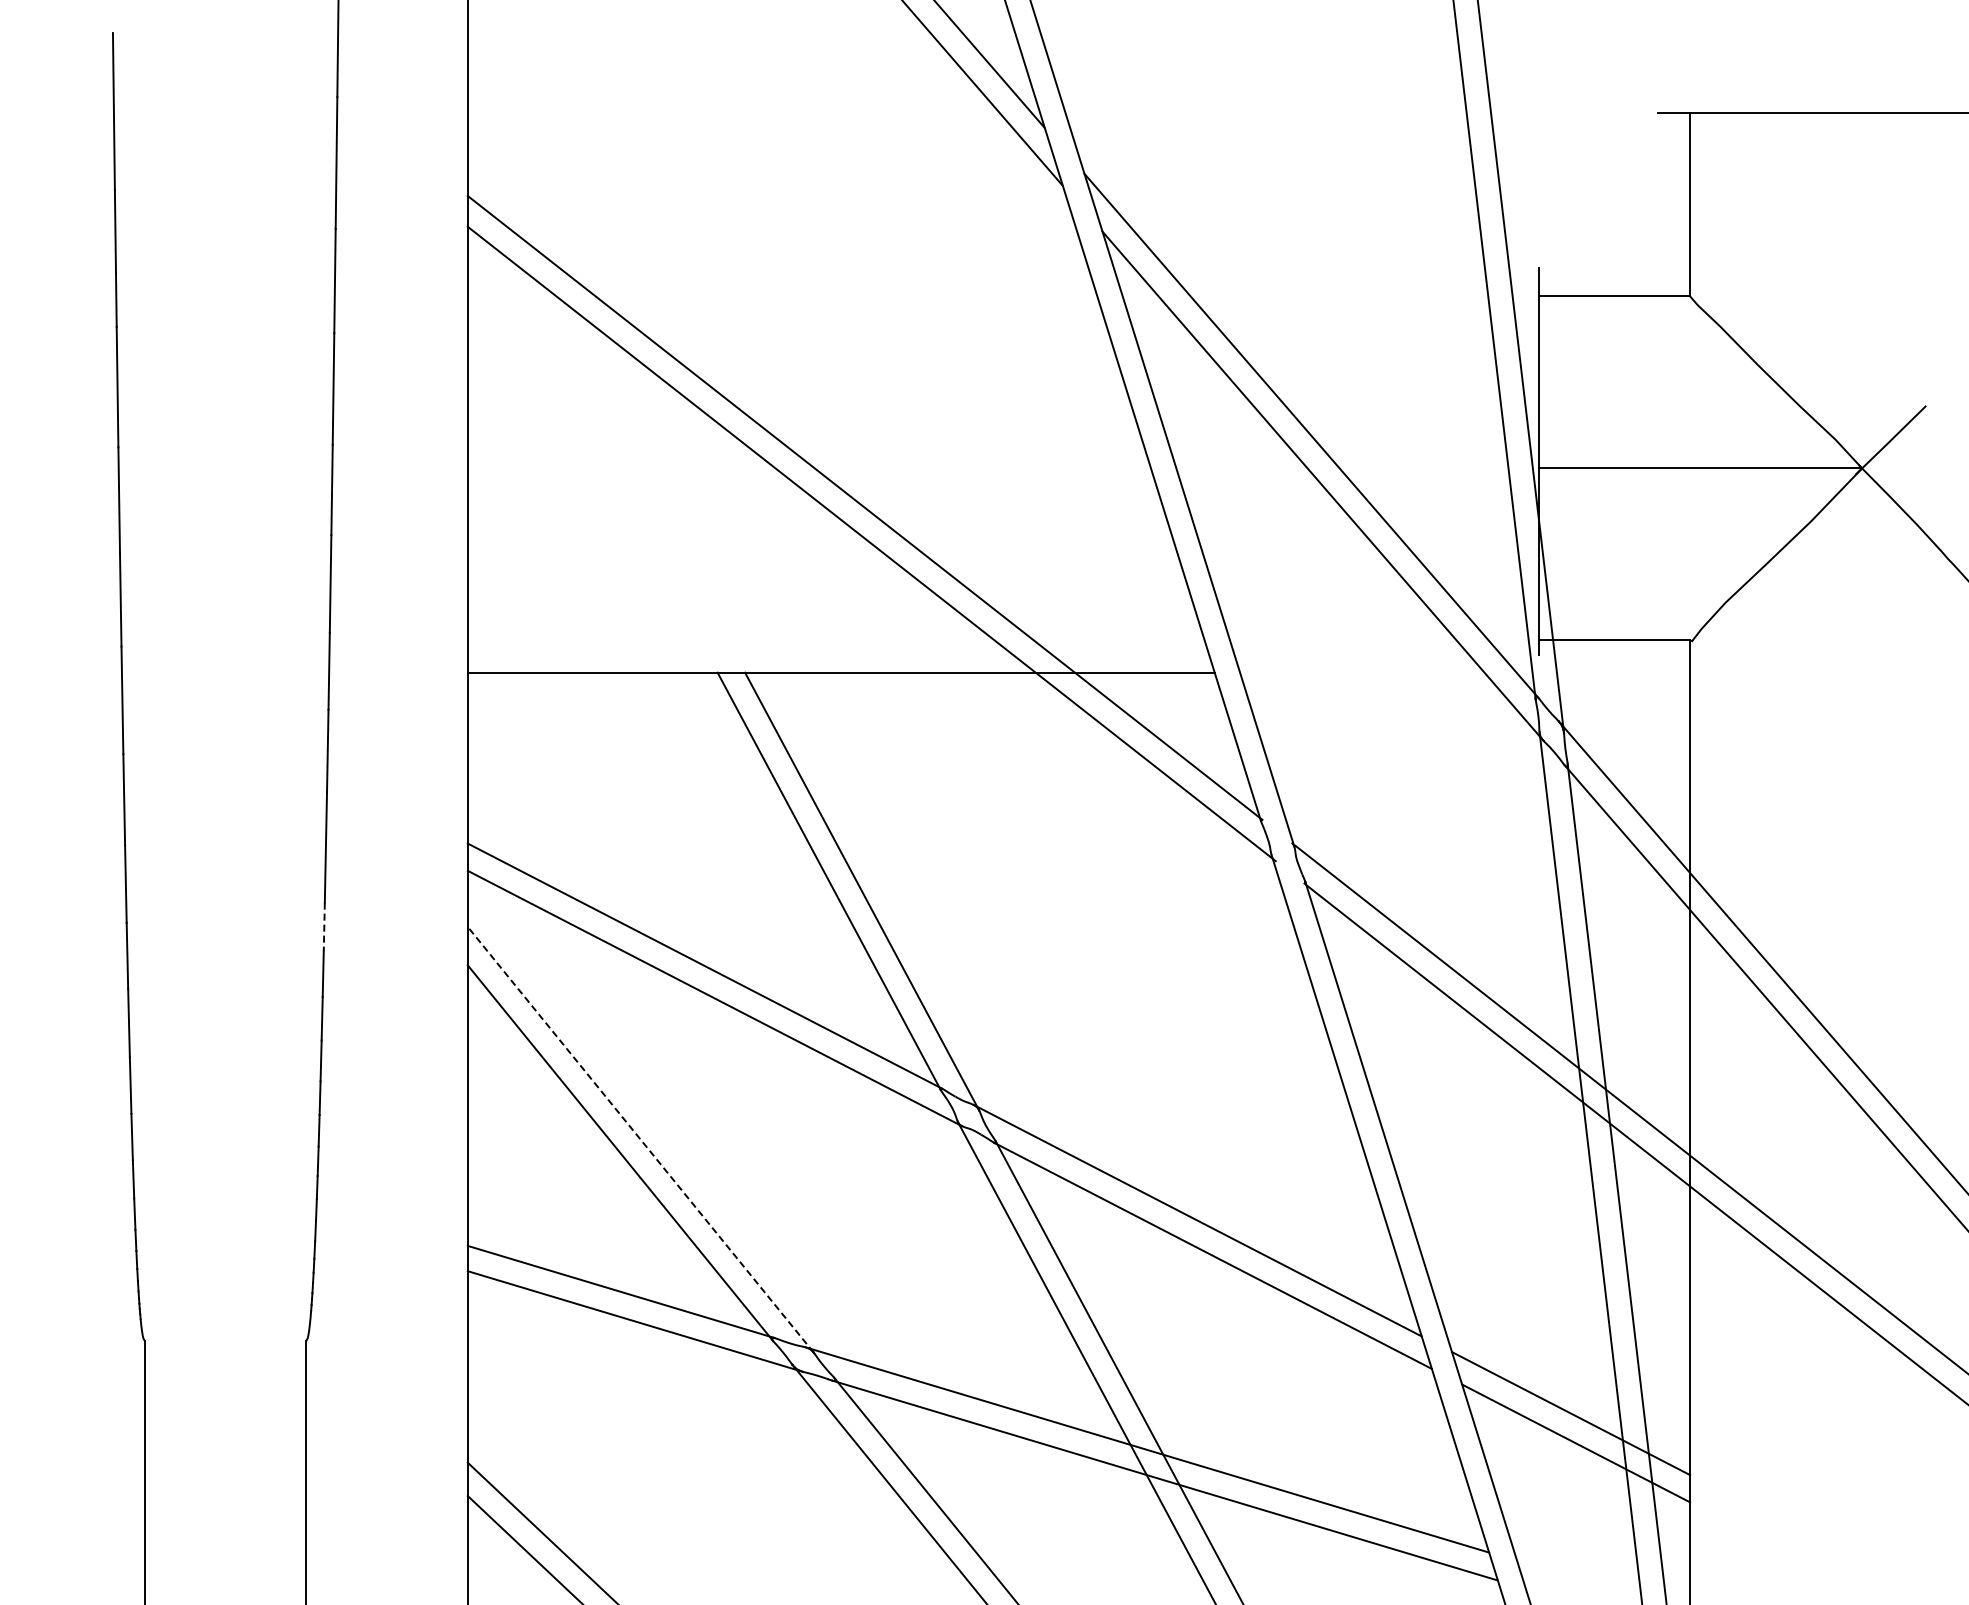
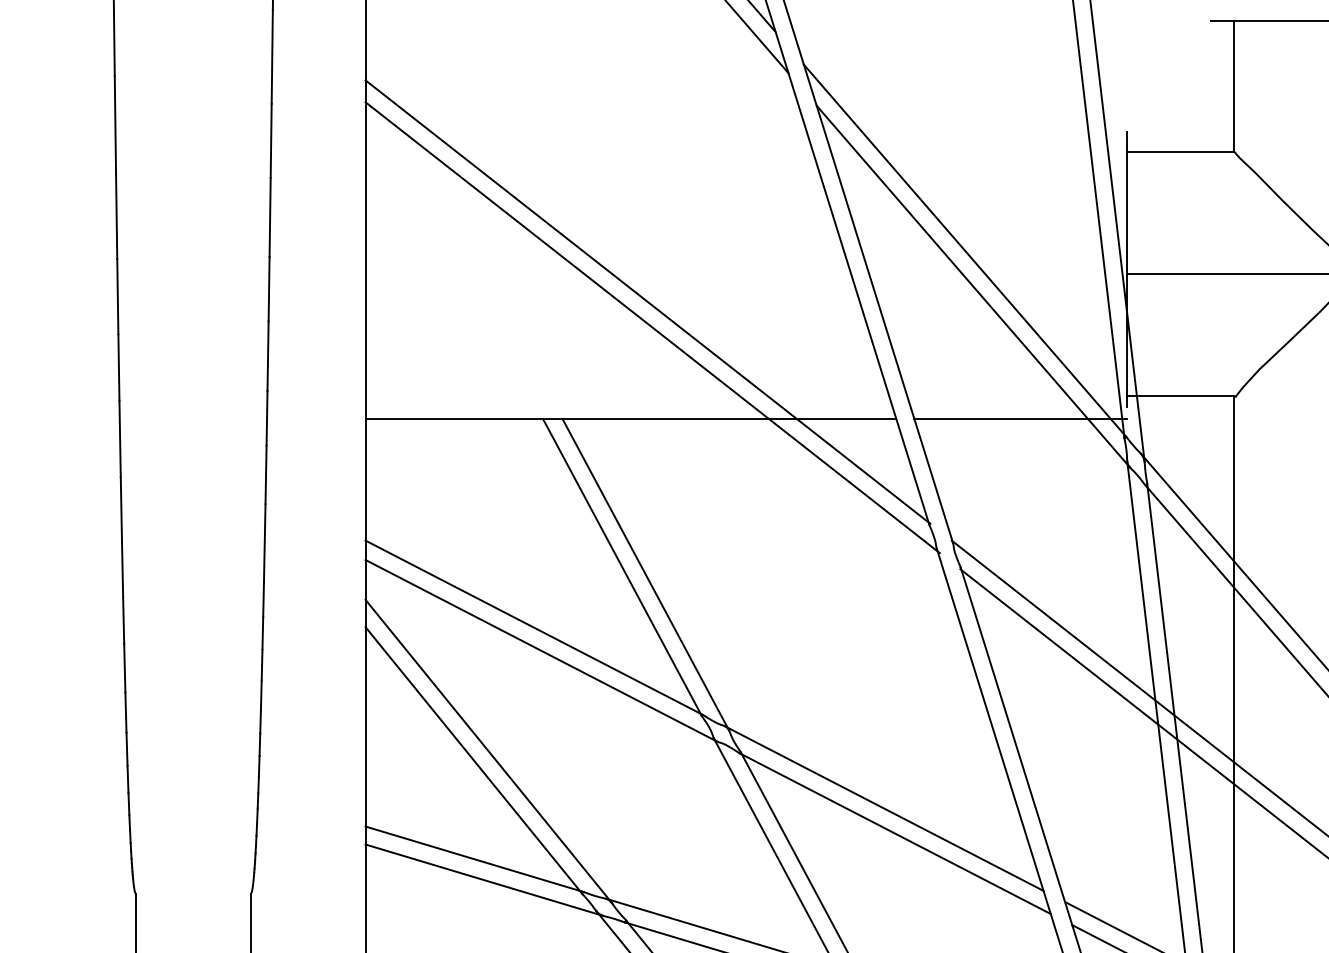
line: (1389, 672) -> (1020, 419), added
line: (324, 927) -> (263, 600), dashed -> solid
line: (640, 1139) -> (488, 750), dashed -> solid

